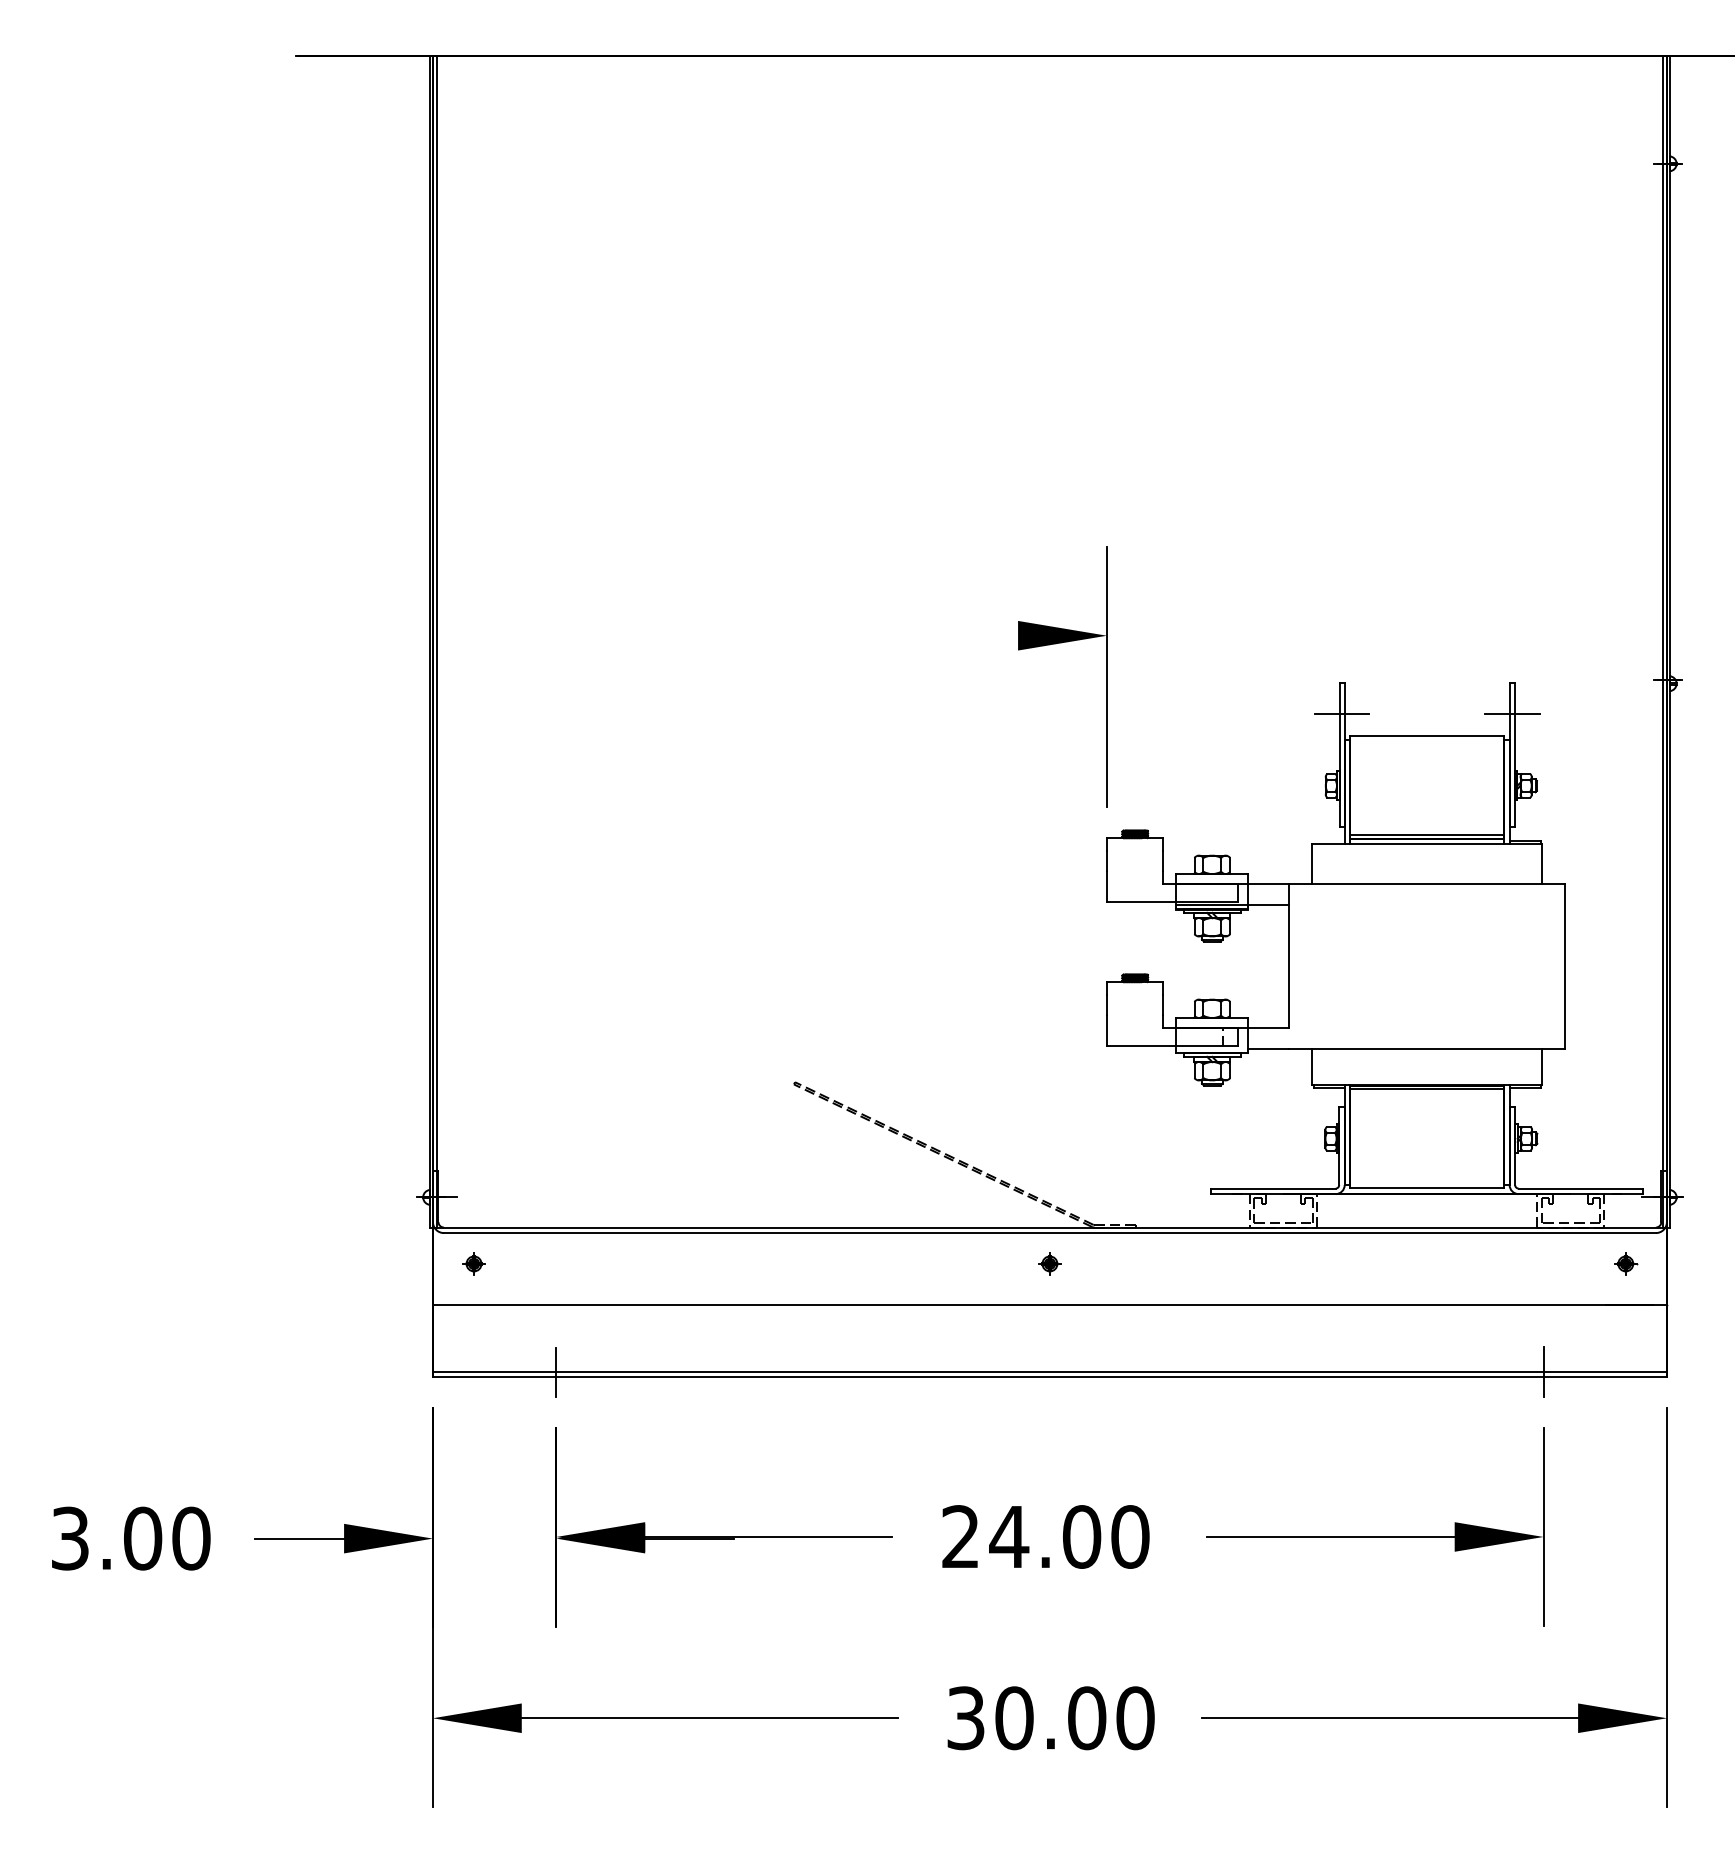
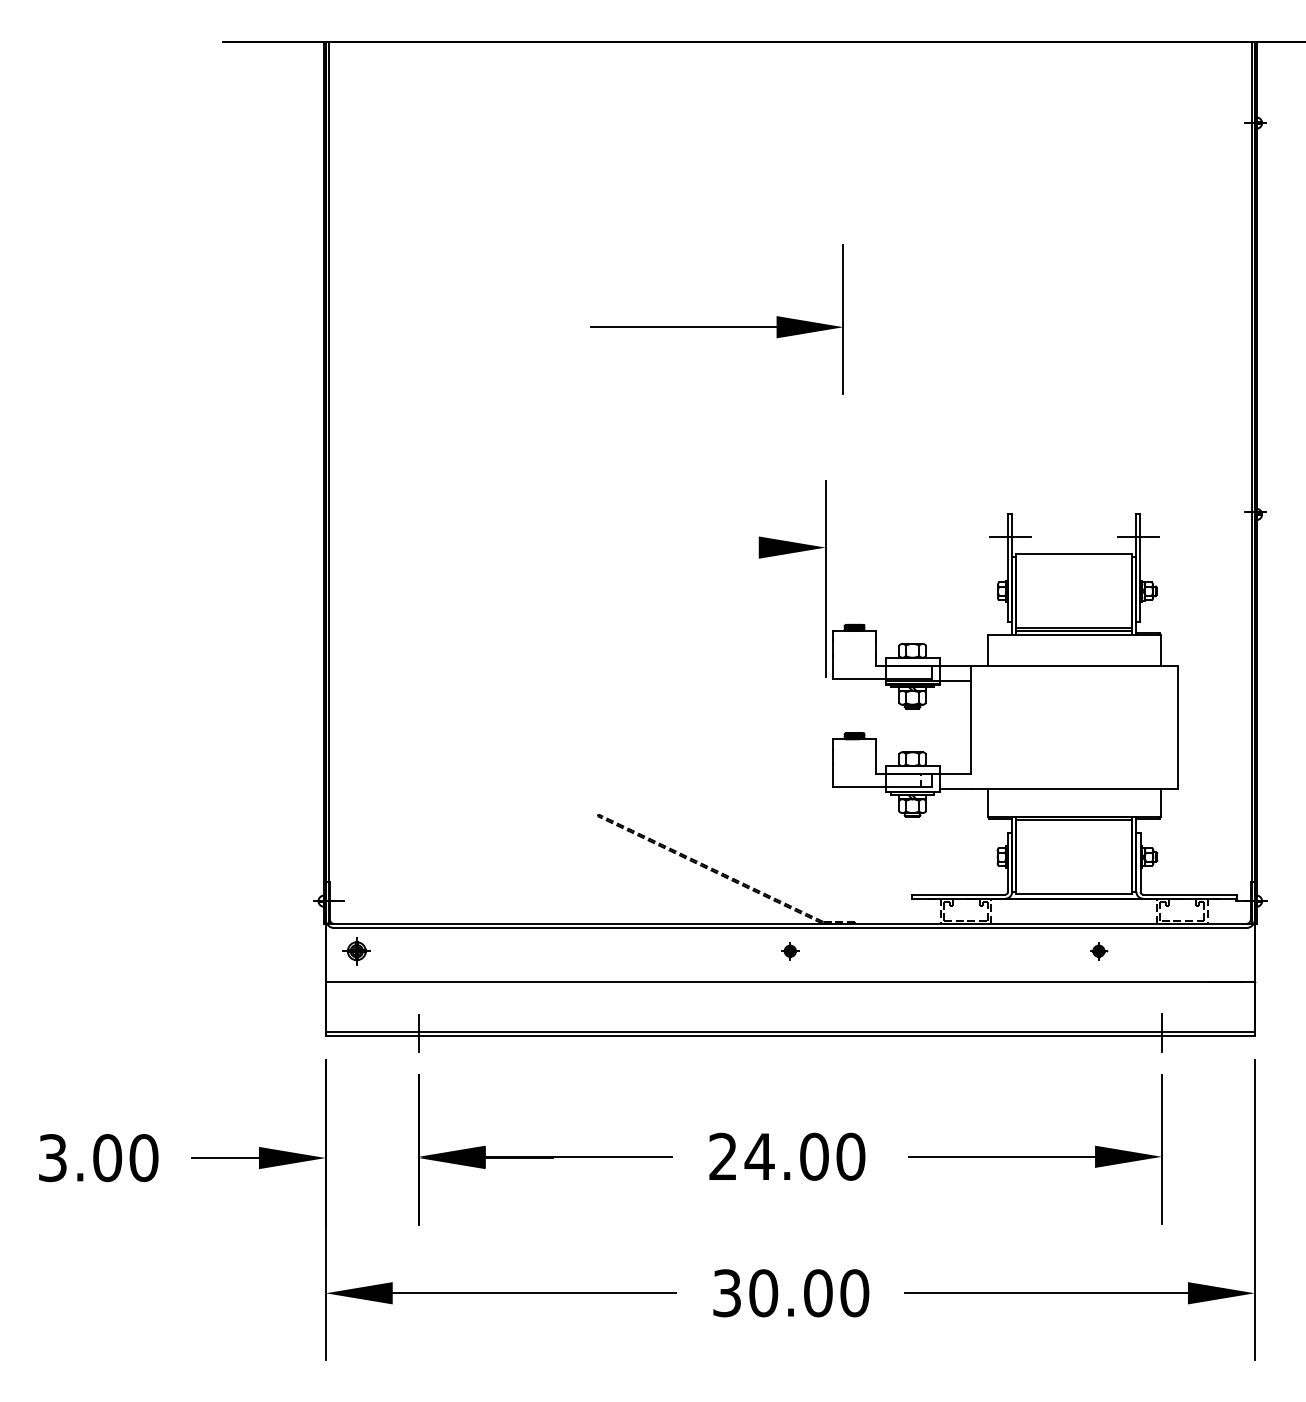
part: (952, 434) -> (716, 326), added
part: (1056, 644) -> (787, 554), moved
part: (473, 1263) -> (356, 950), size x1.6
part: (1626, 1263) -> (1099, 950), moved

